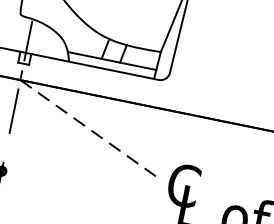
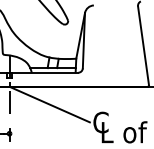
line: (90, 130) -> (49, 104), dashed -> solid

